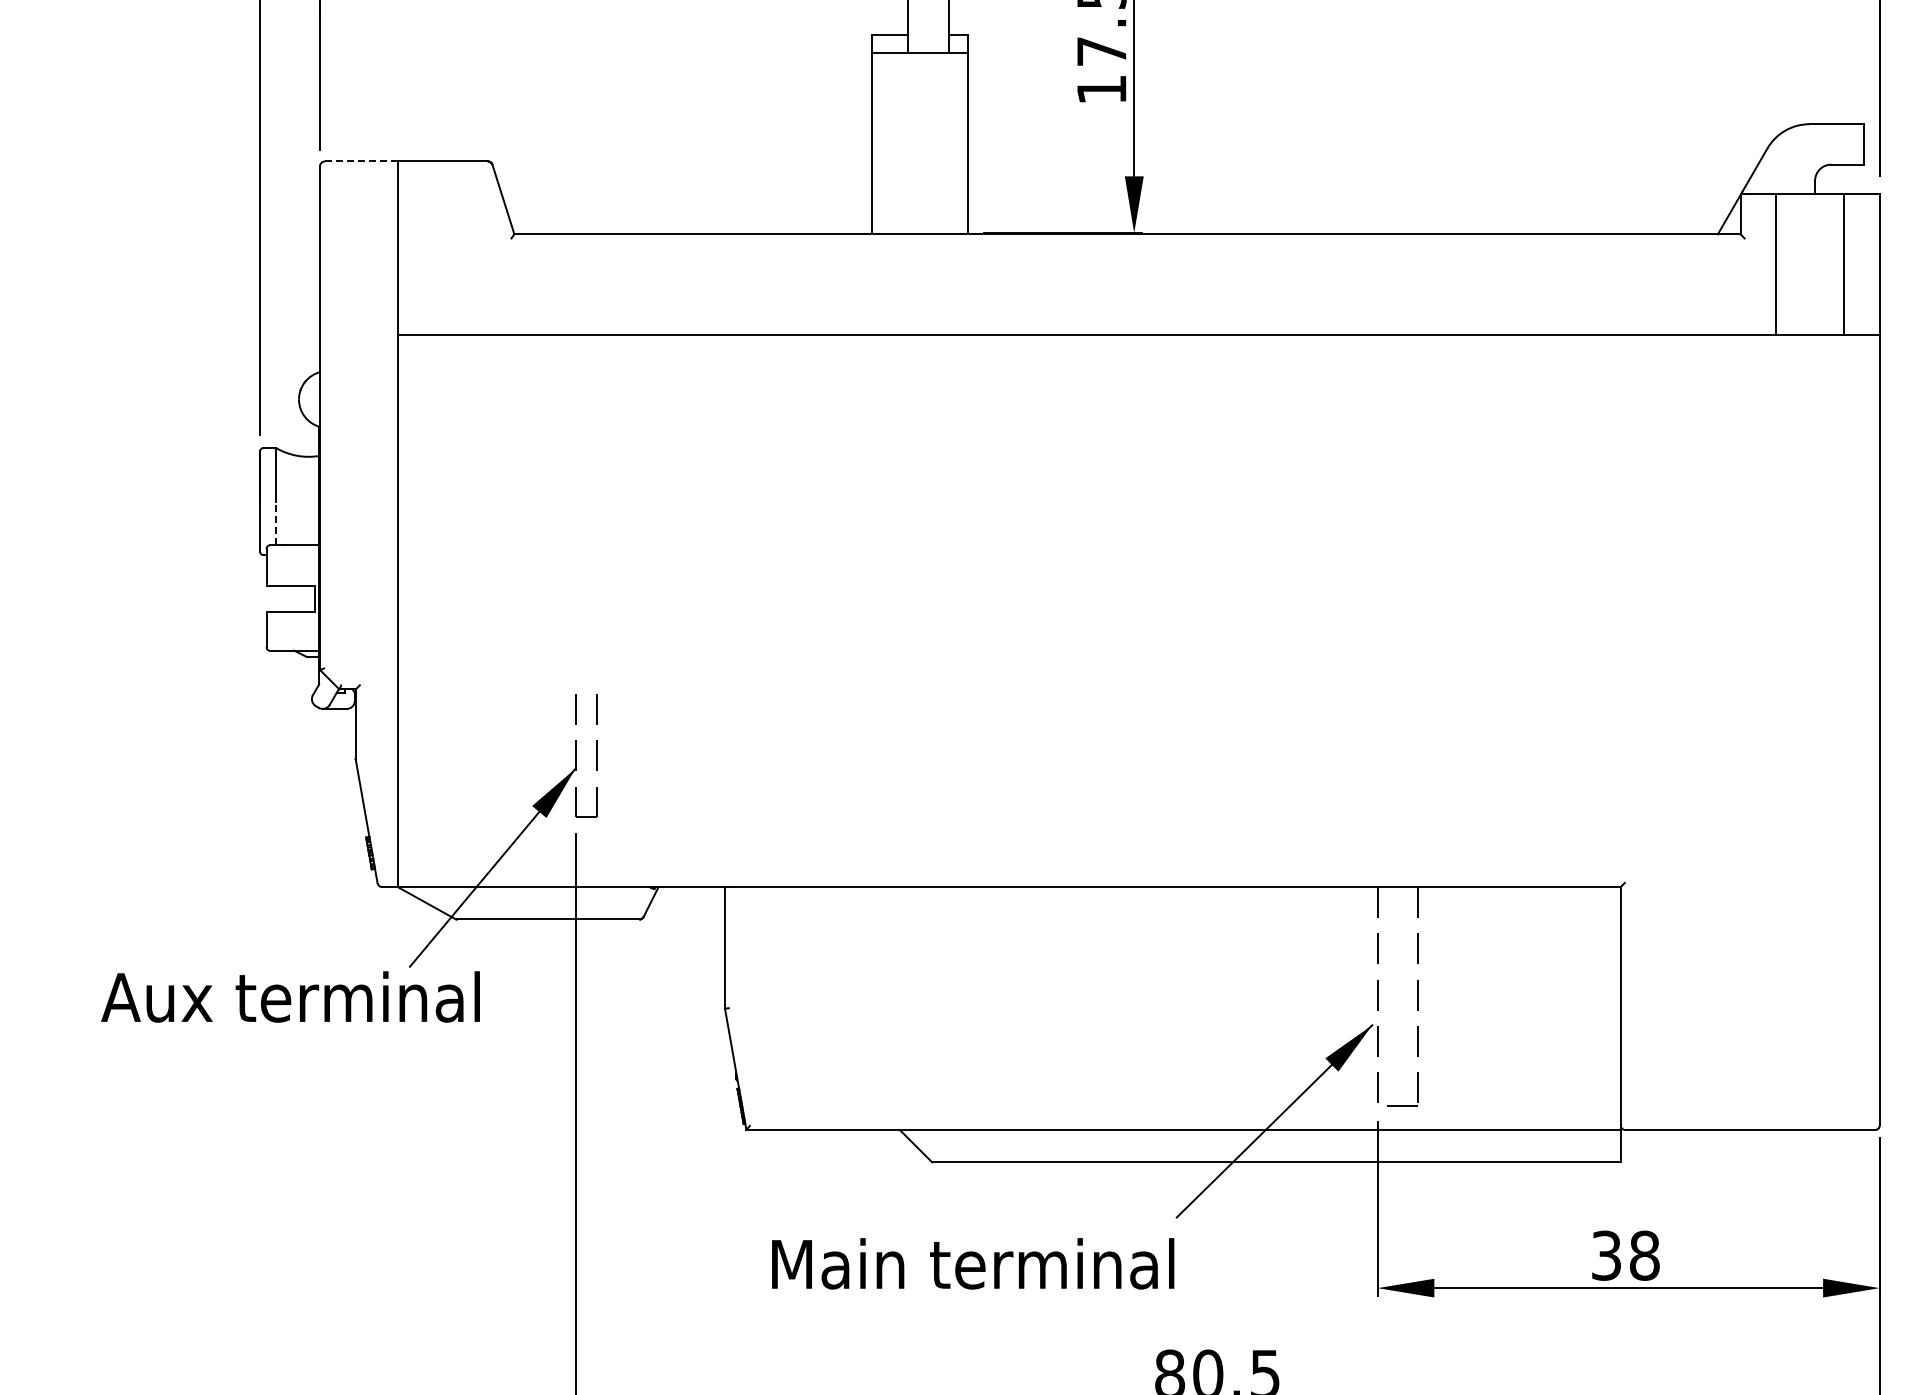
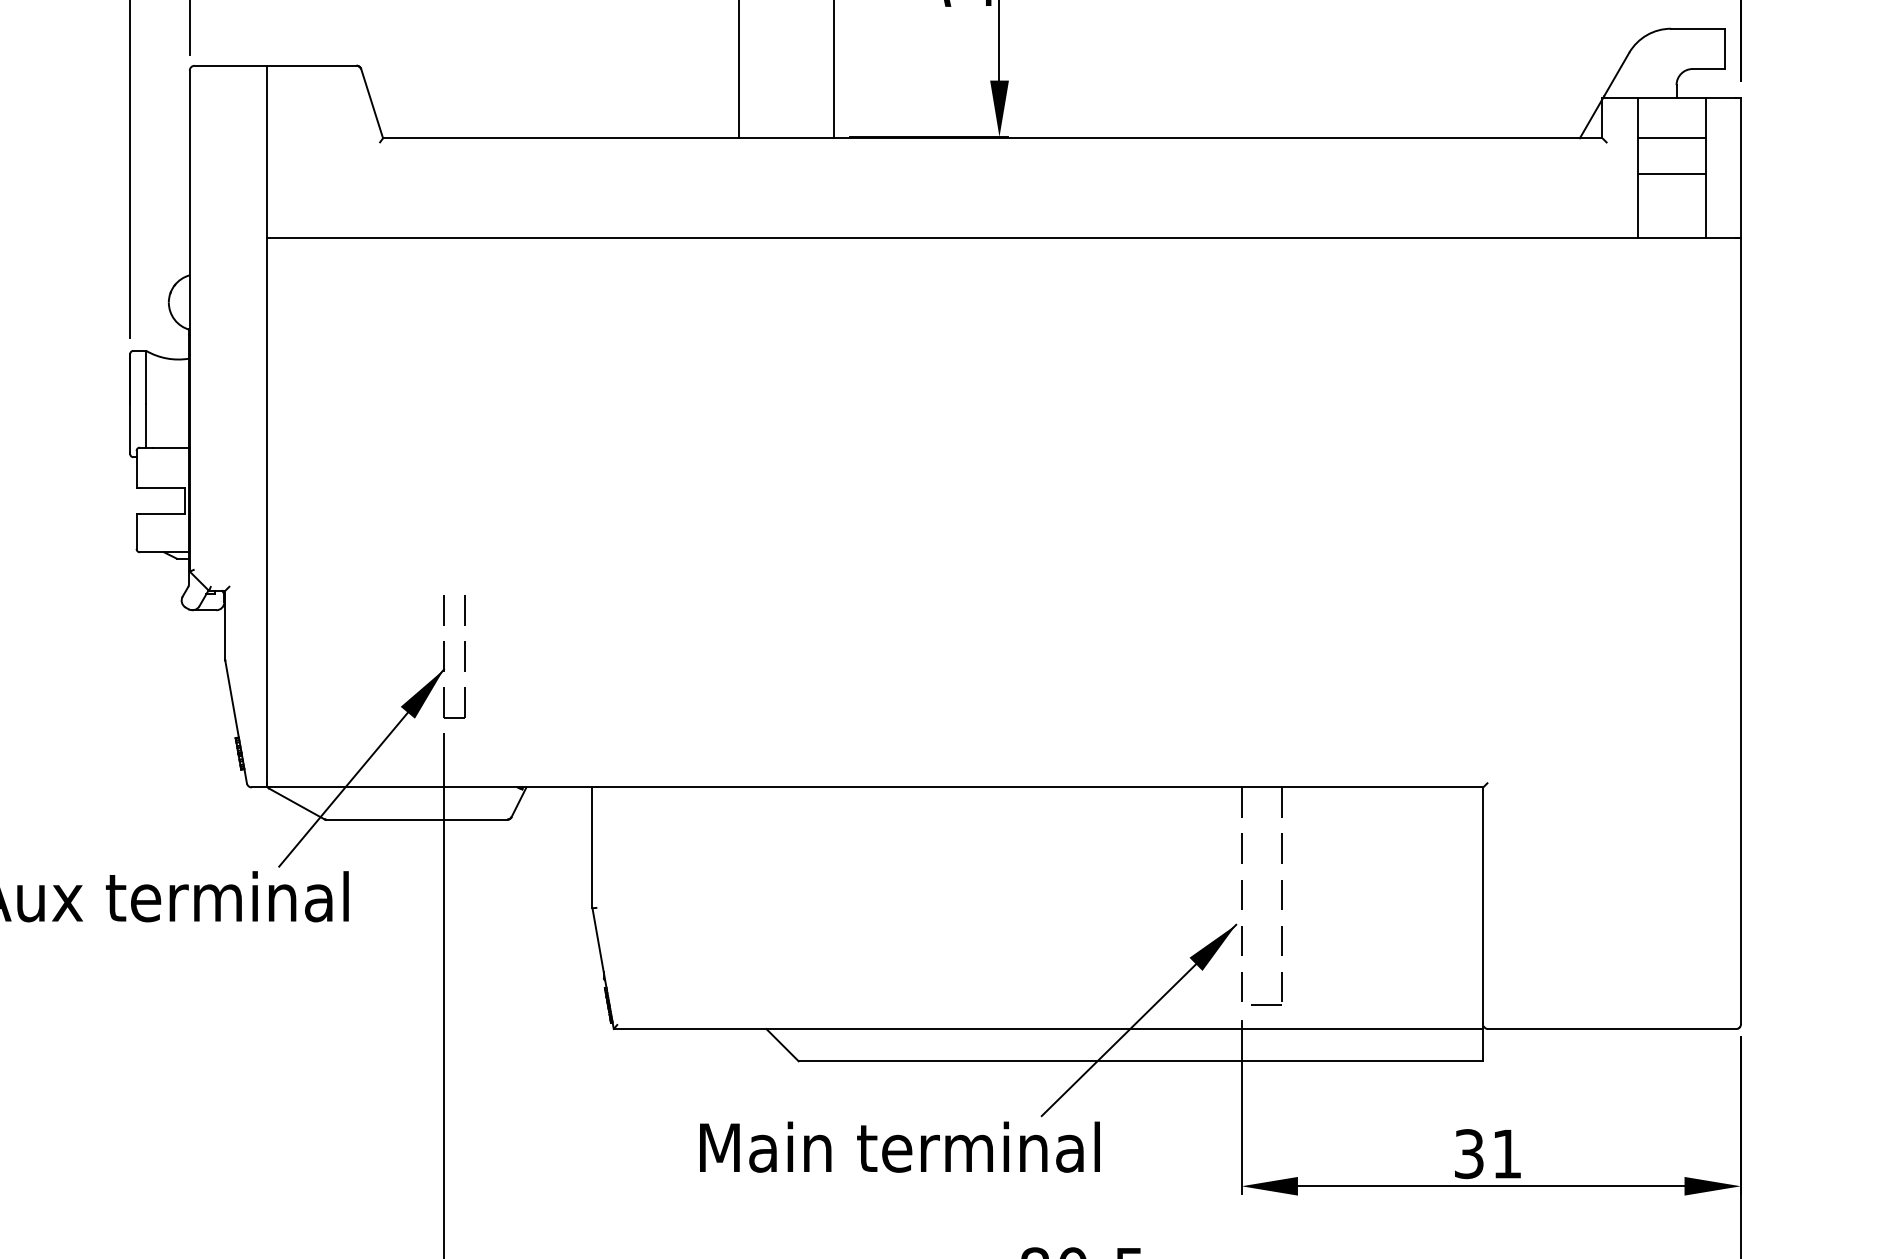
line: (360, 161) -> (230, 65), dashed -> solid
line: (1810, 234) -> (1672, 138), added
line: (1810, 269) -> (1672, 173), added
line: (276, 523) -> (146, 425), dashed -> solid
text: (1644, 1255) -> (1506, 1153), 38 -> 31
text: (973, 1263) -> (900, 1146), moved

